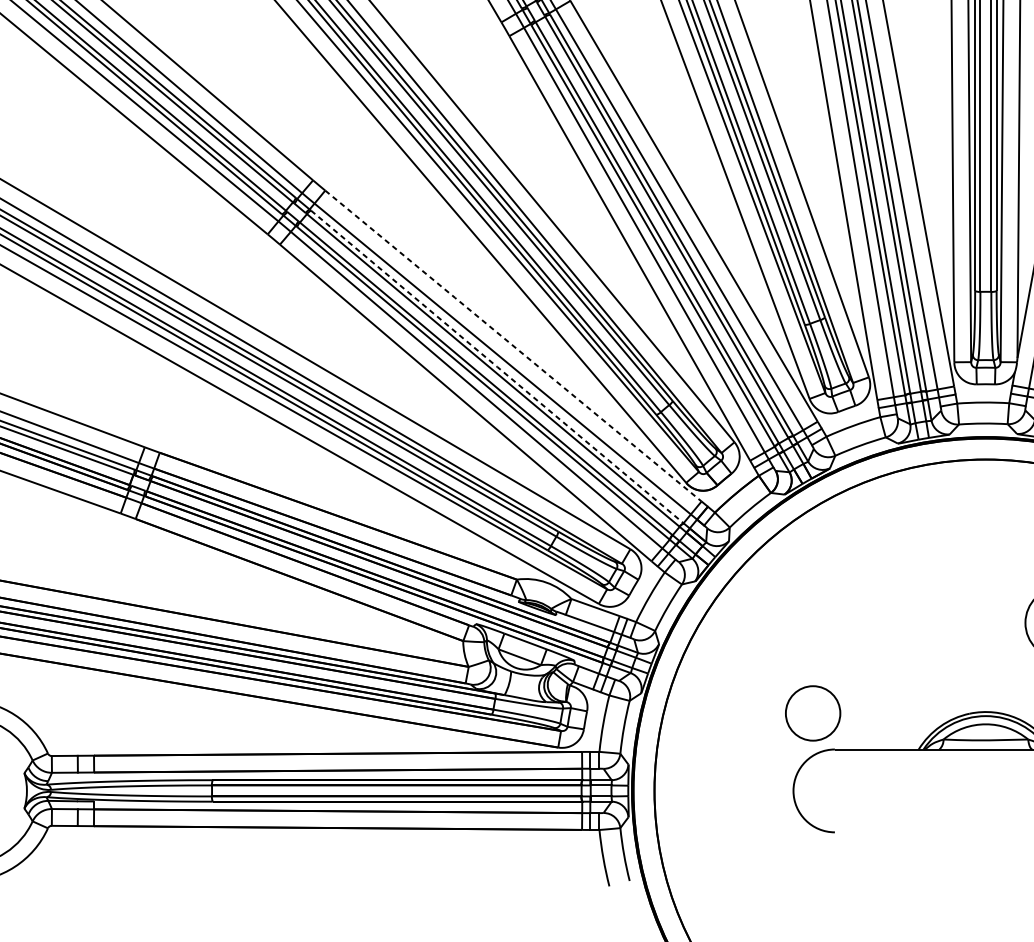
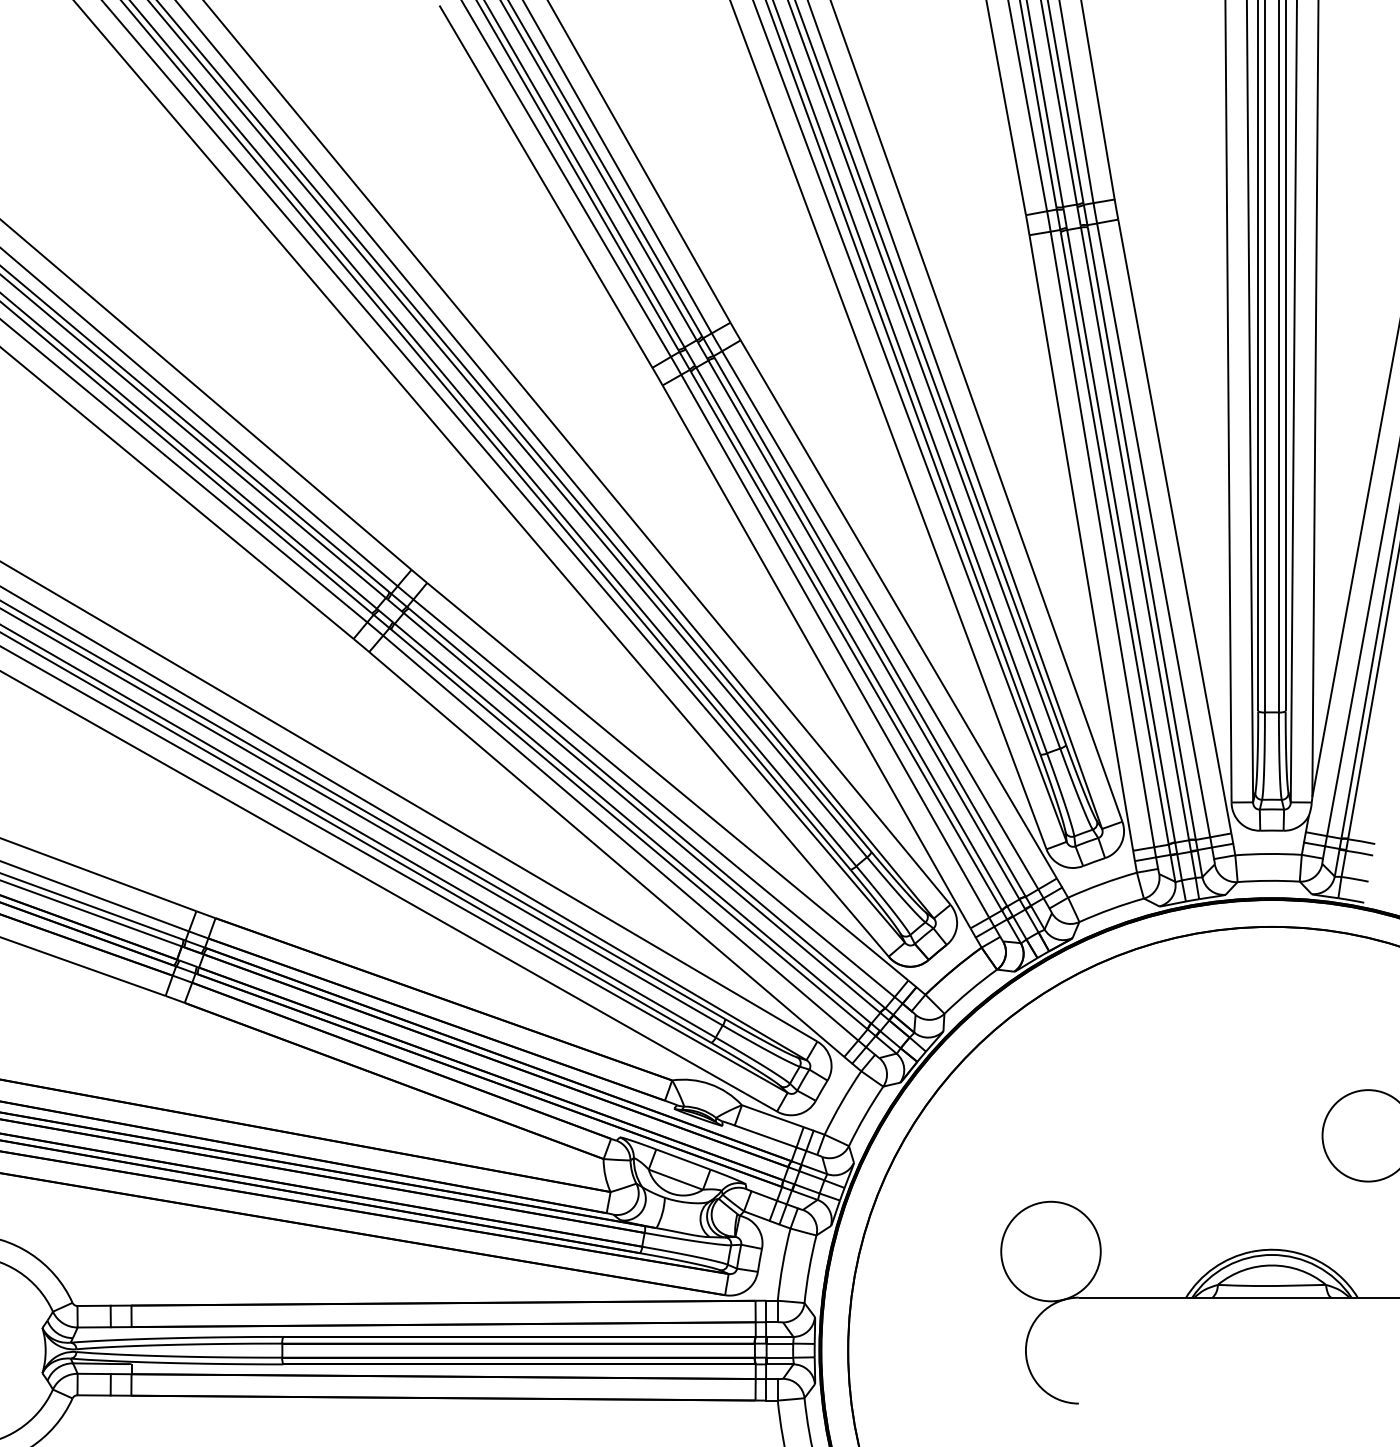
line: (512, 345) -> (666, 780), dashed -> solid
line: (497, 366) -> (647, 808), dashed -> solid
circle: (812, 713) -> (1050, 1251), size x1.43

